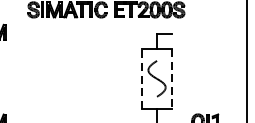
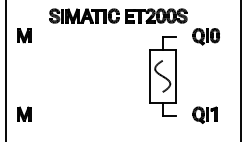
part: (205, 33) -> (205, 36), added
line: (141, 77) -> (149, 75), dashed -> solid
line: (171, 78) -> (175, 76), dashed -> solid

